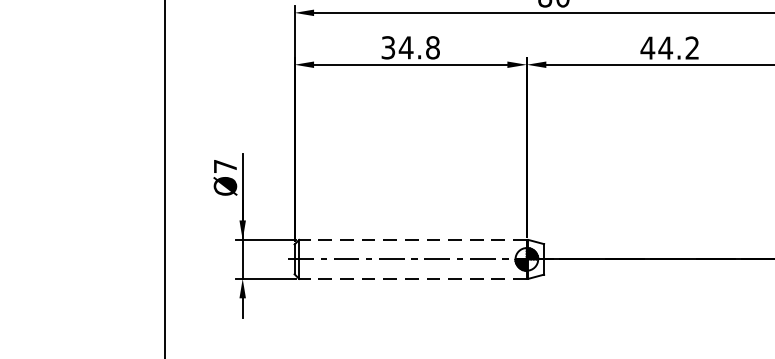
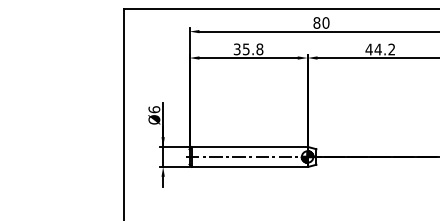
text: (404, 47) -> (245, 49), 34.8 -> 35.8
text: (225, 165) -> (154, 109), Ø7 -> Ø6
line: (412, 240) -> (249, 147), dashed -> solid
line: (412, 278) -> (249, 166), dashed -> solid

